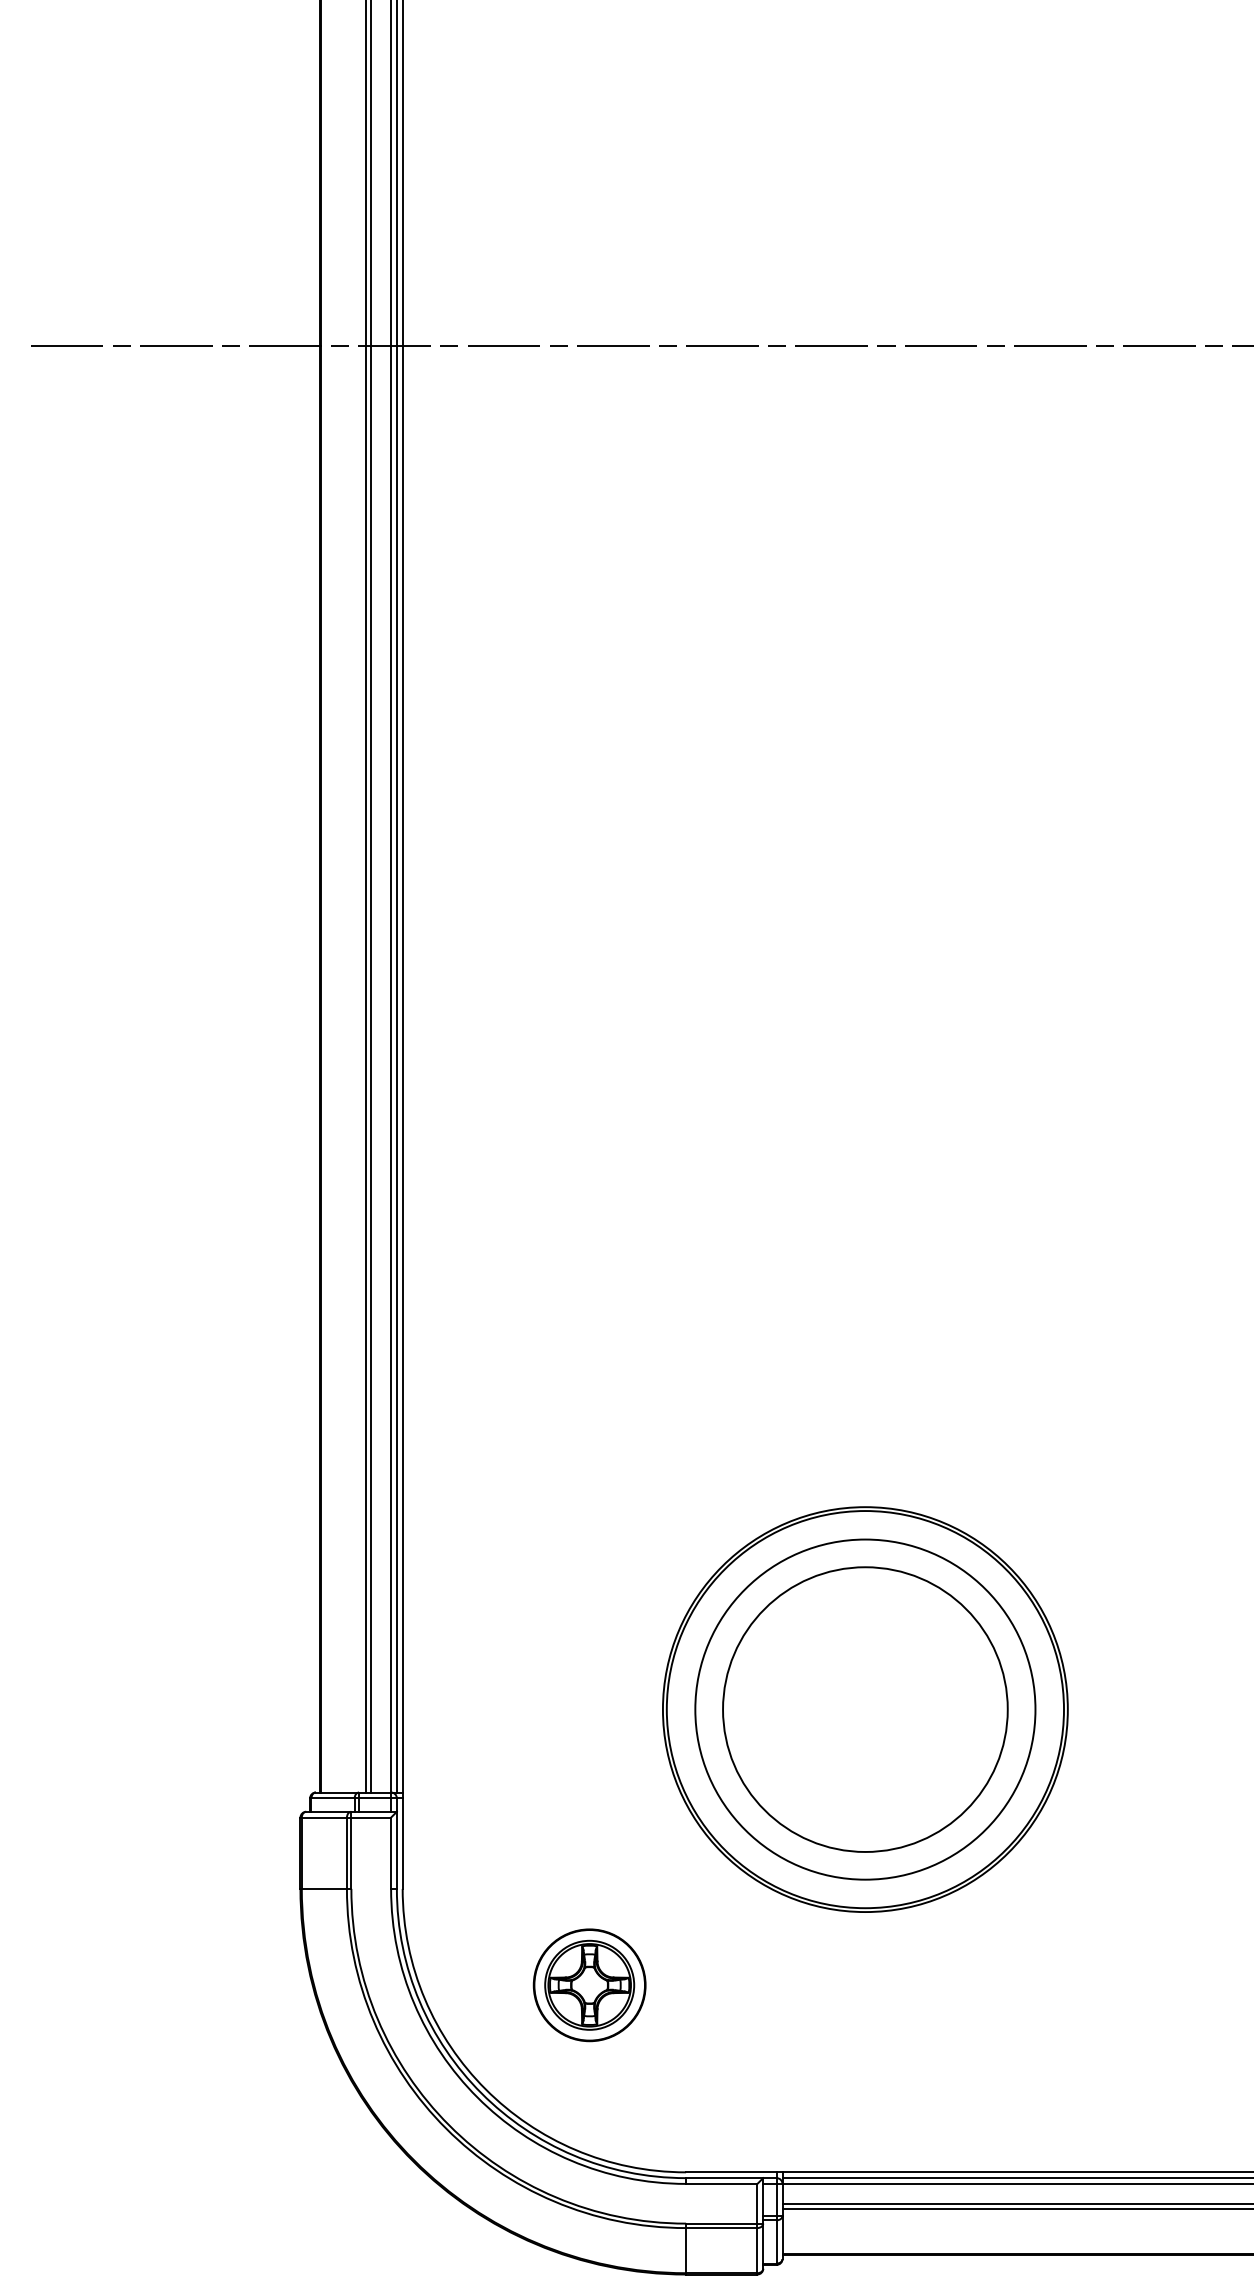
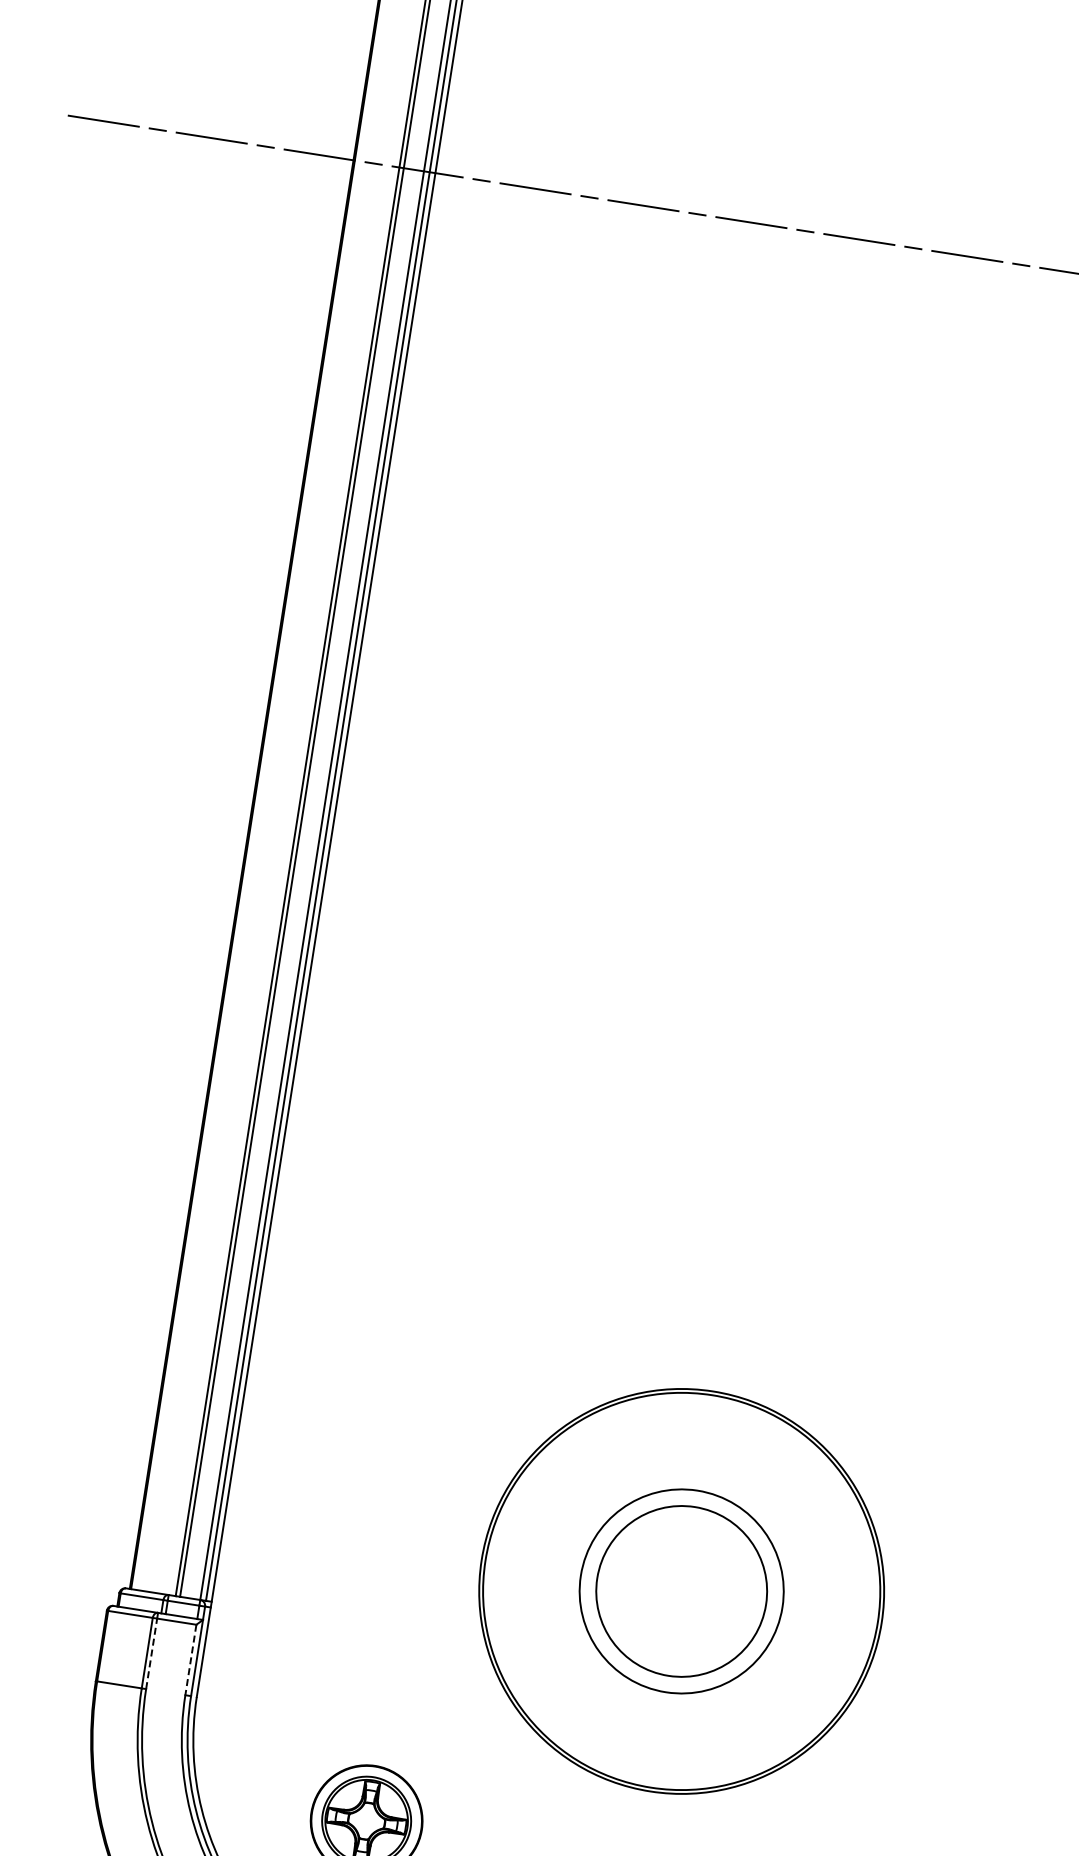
circle: (865, 1709) -> (681, 1591), size x0.6
circle: (865, 1709) -> (681, 1591), size x0.6
line: (351, 1853) -> (151, 1654), solid -> dashed
line: (391, 1853) -> (191, 1660), solid -> dashed

